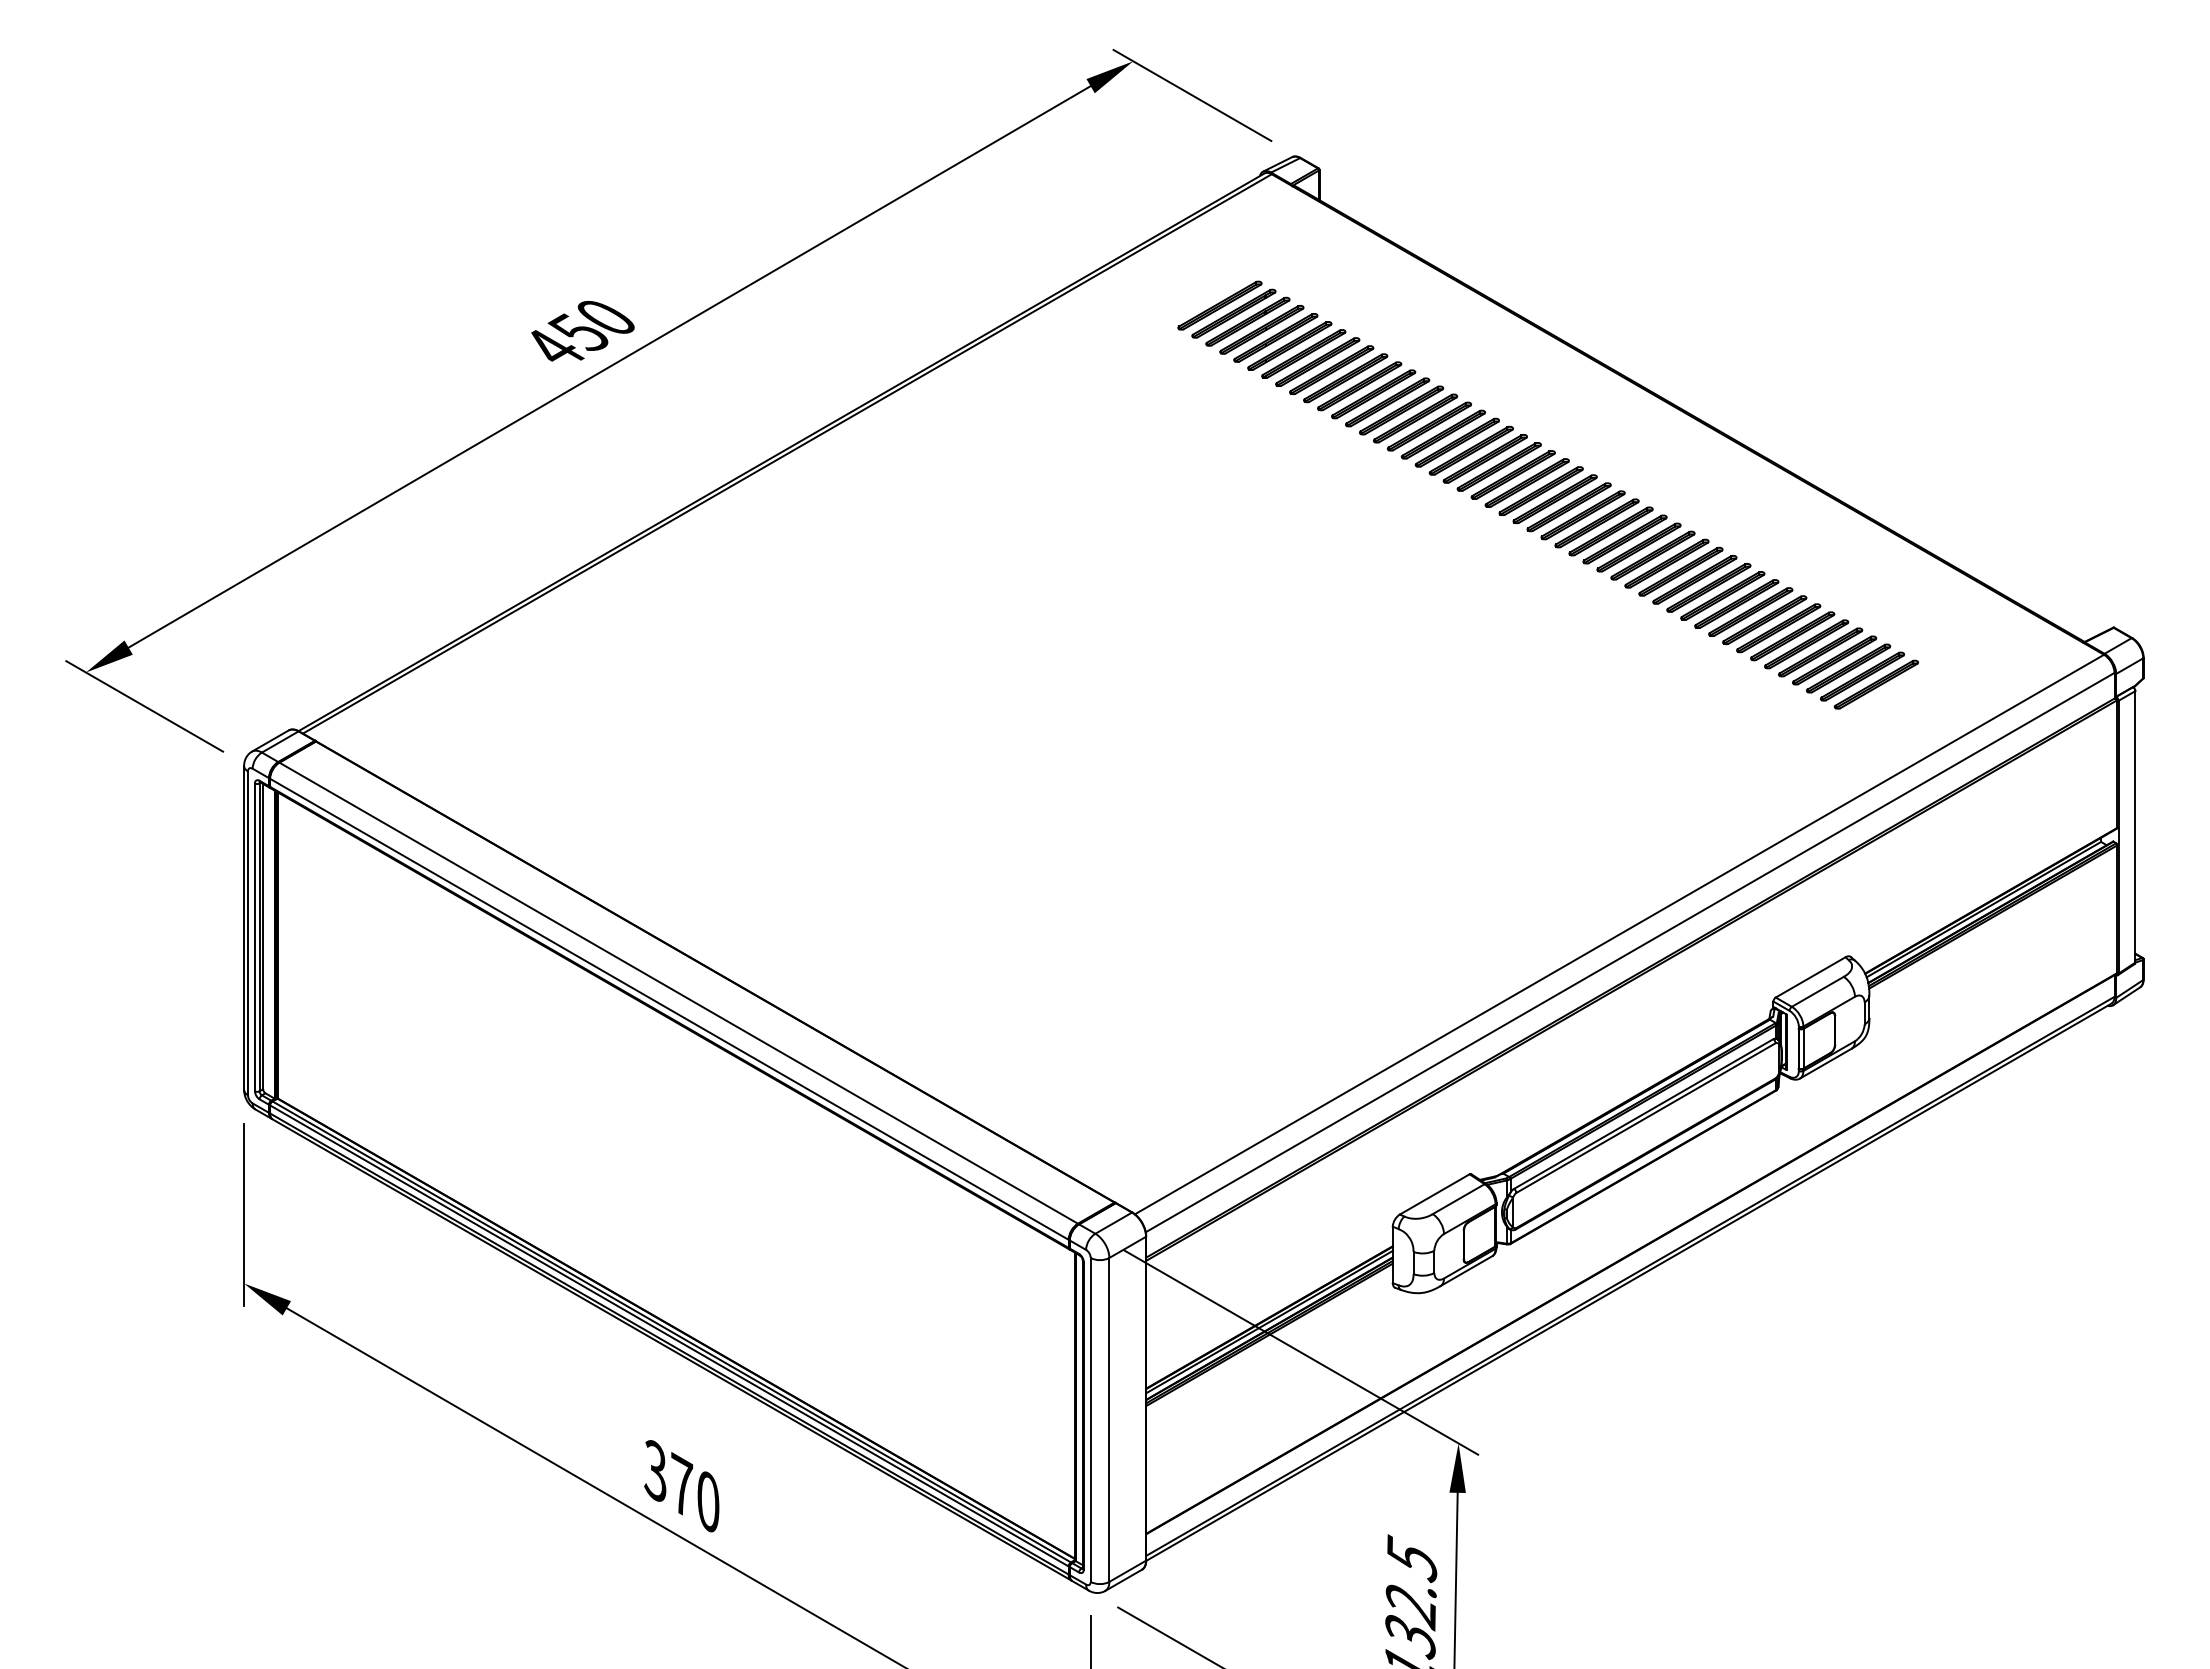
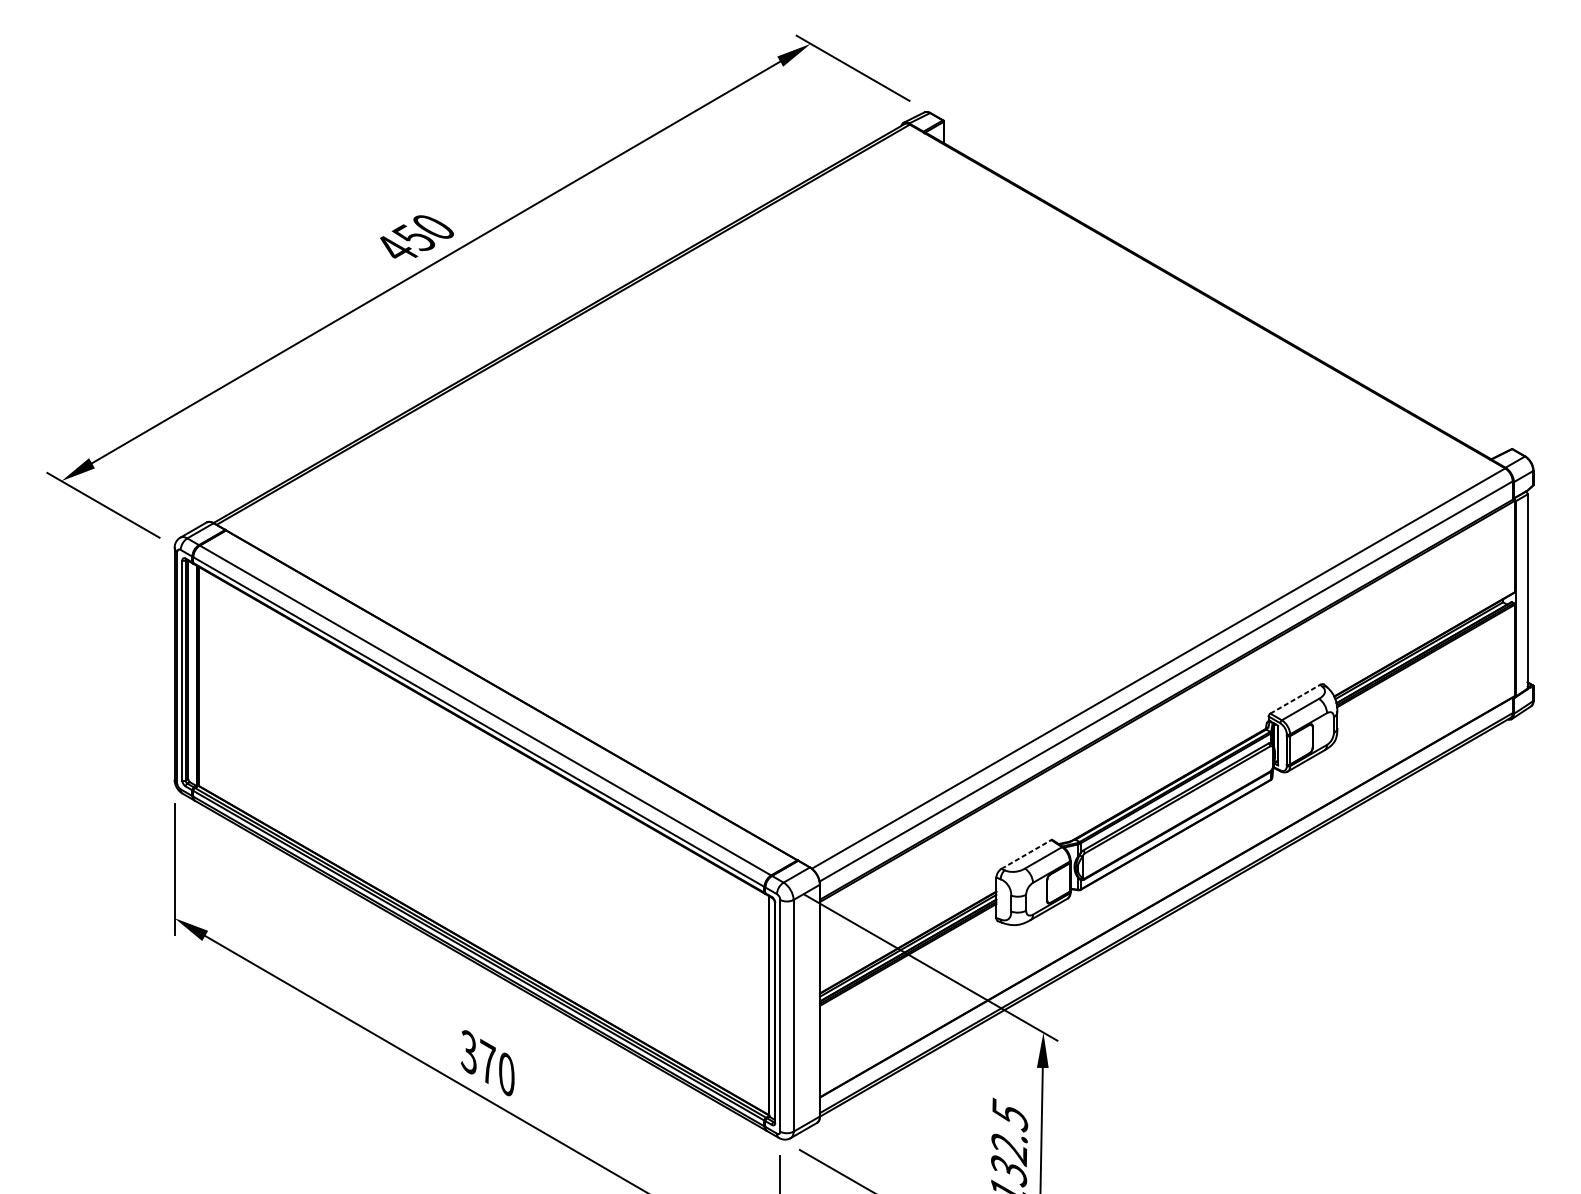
part: (1547, 494) -> (1107, 353), removed
line: (1811, 977) -> (1295, 699), solid -> dashed
line: (1435, 1194) -> (1026, 854), solid -> dashed

